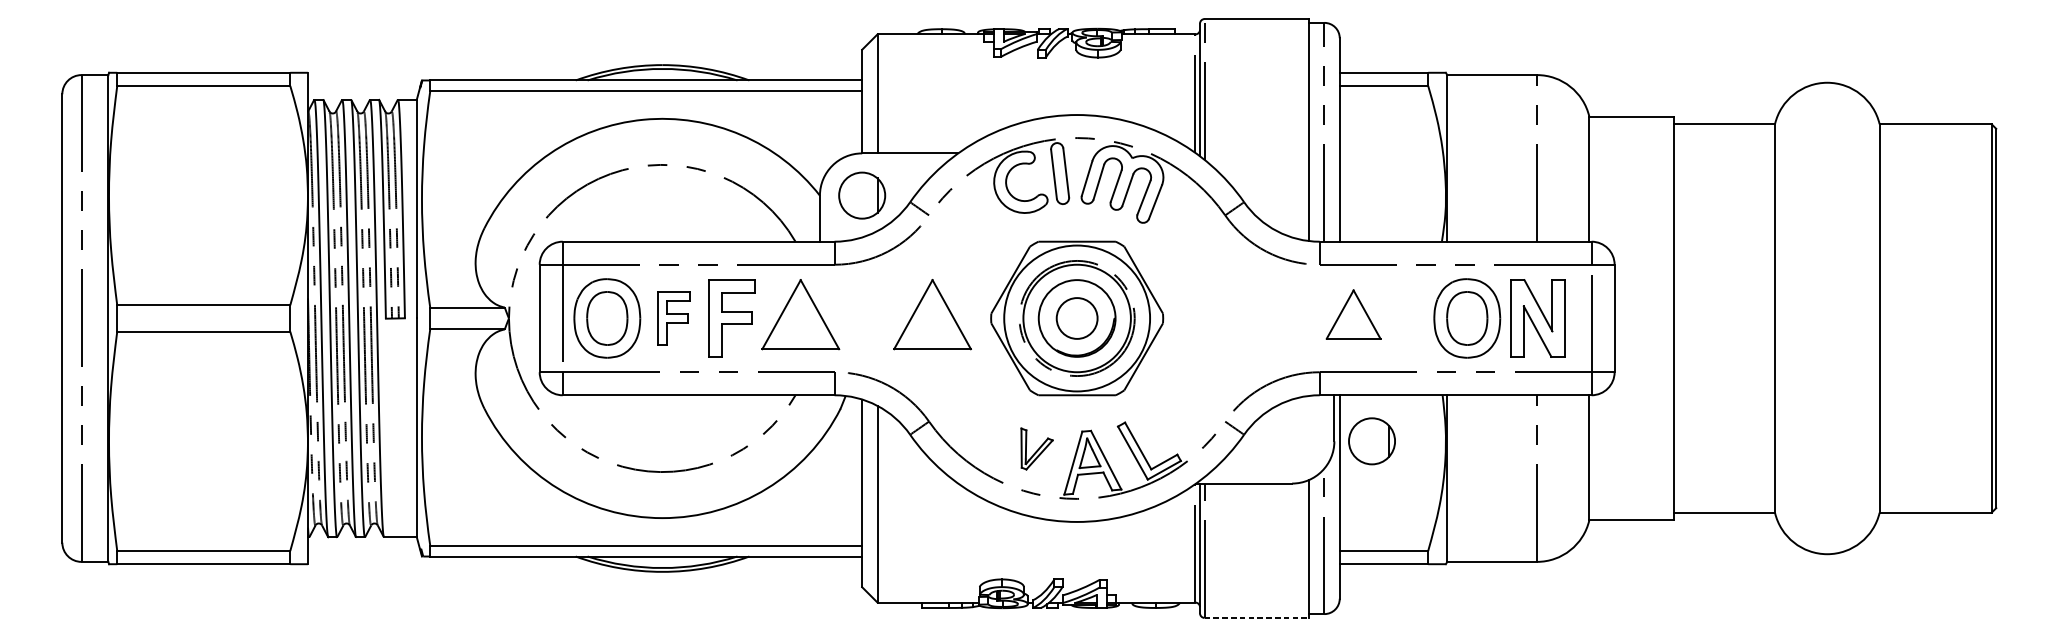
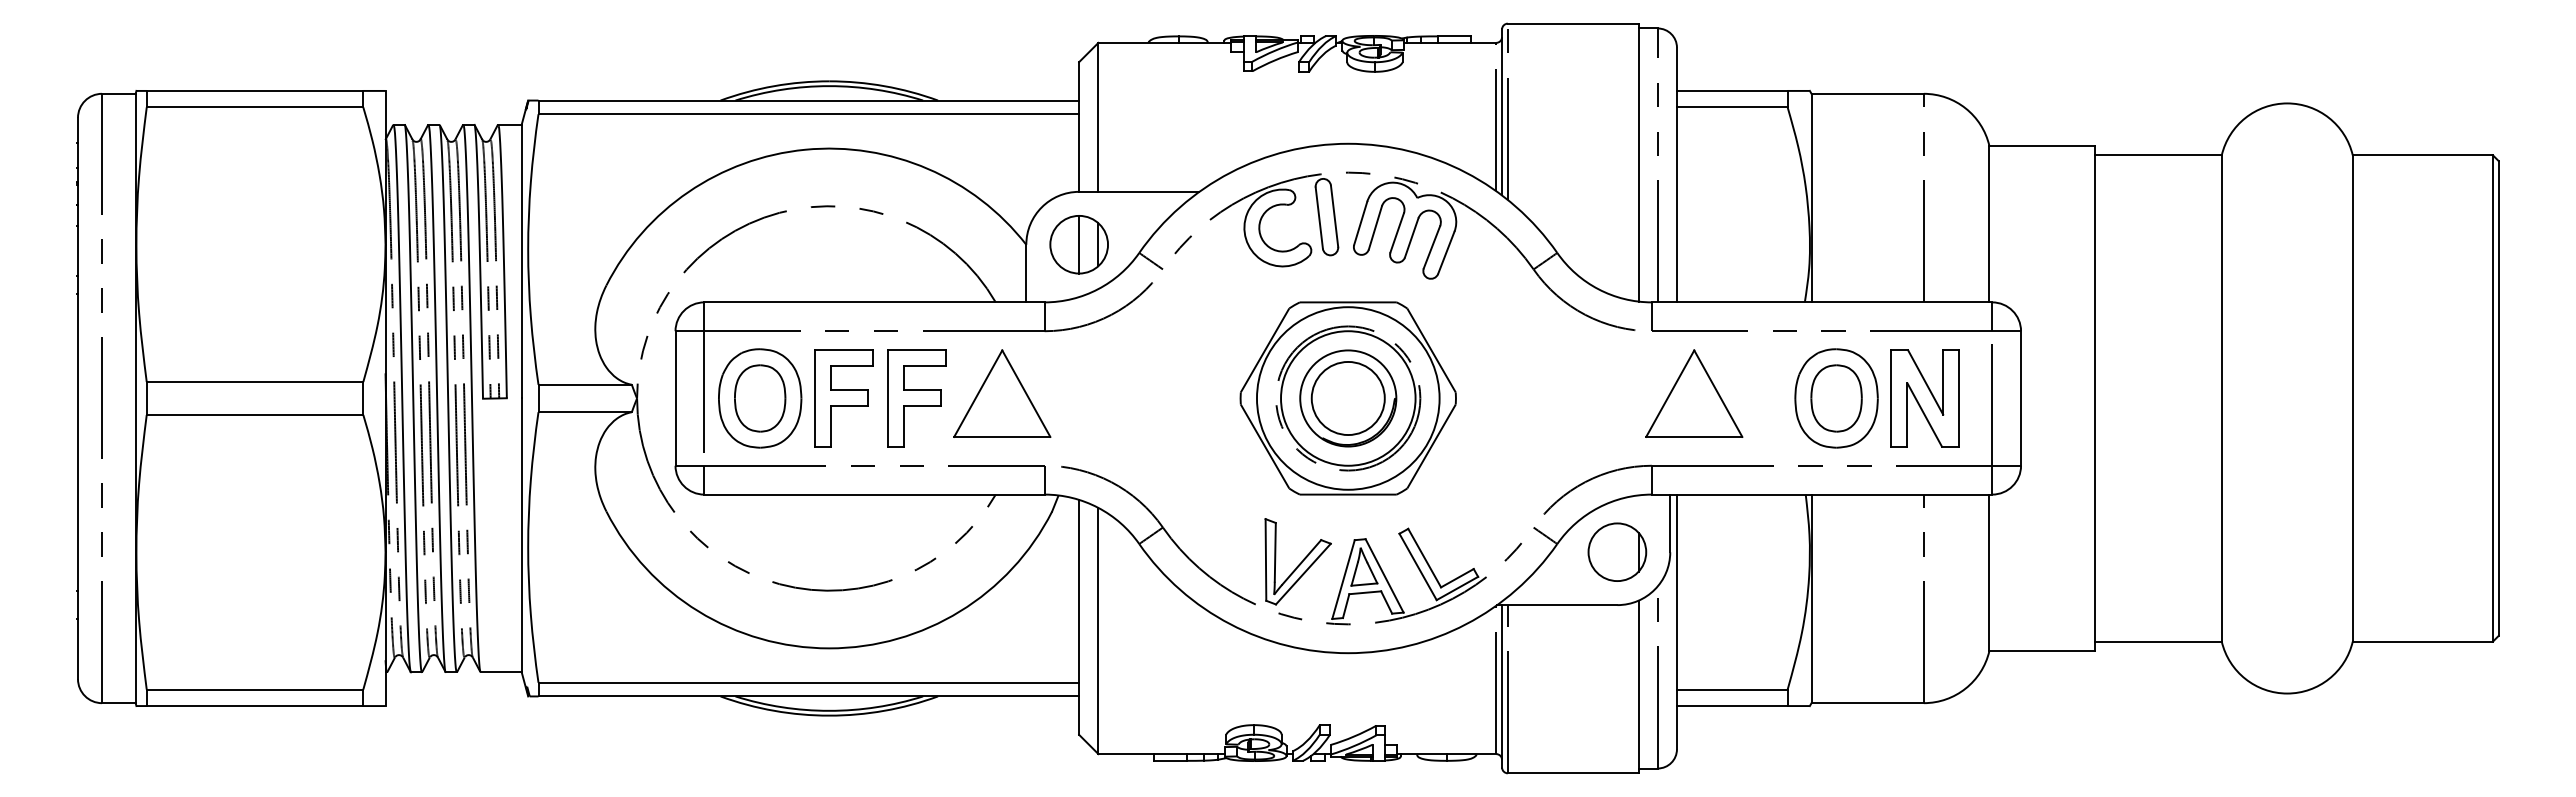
line: (862, 195) -> (1079, 244), added
part: (932, 314) -> (1167, 393), removed
part: (1353, 314) -> (1694, 393), size x1.43
part: (673, 318) -> (843, 398), size x1.43
circle: (1076, 318) -> (1347, 398), size x1.43
part: (1372, 440) -> (1617, 551), moved
part: (1036, 448) -> (1297, 561), size x1.67
line: (1257, 618) -> (1573, 773), dashed -> solid

